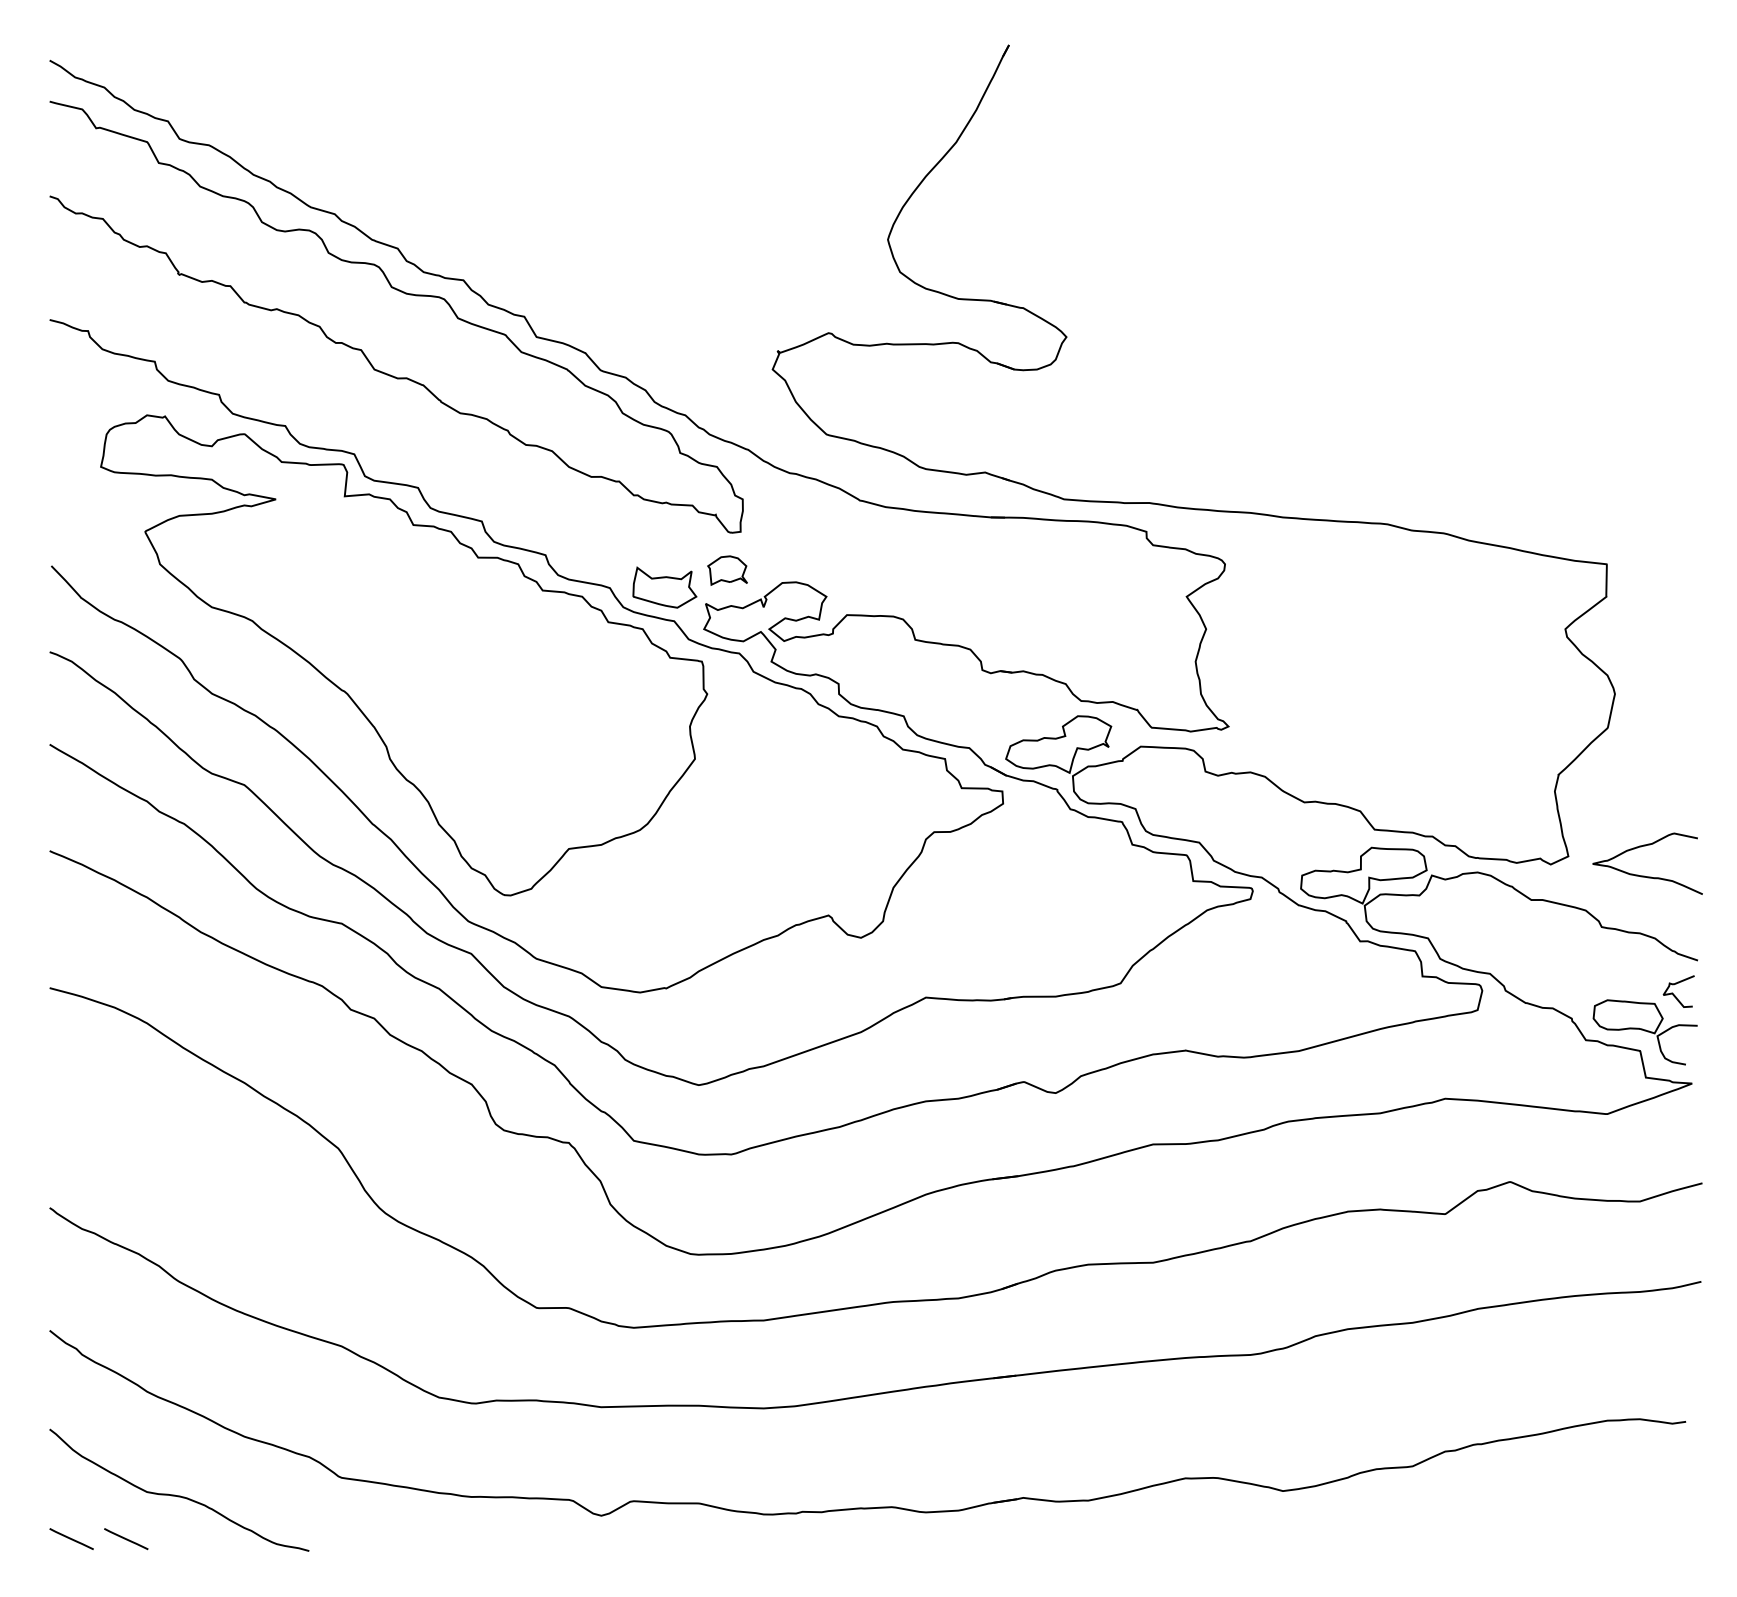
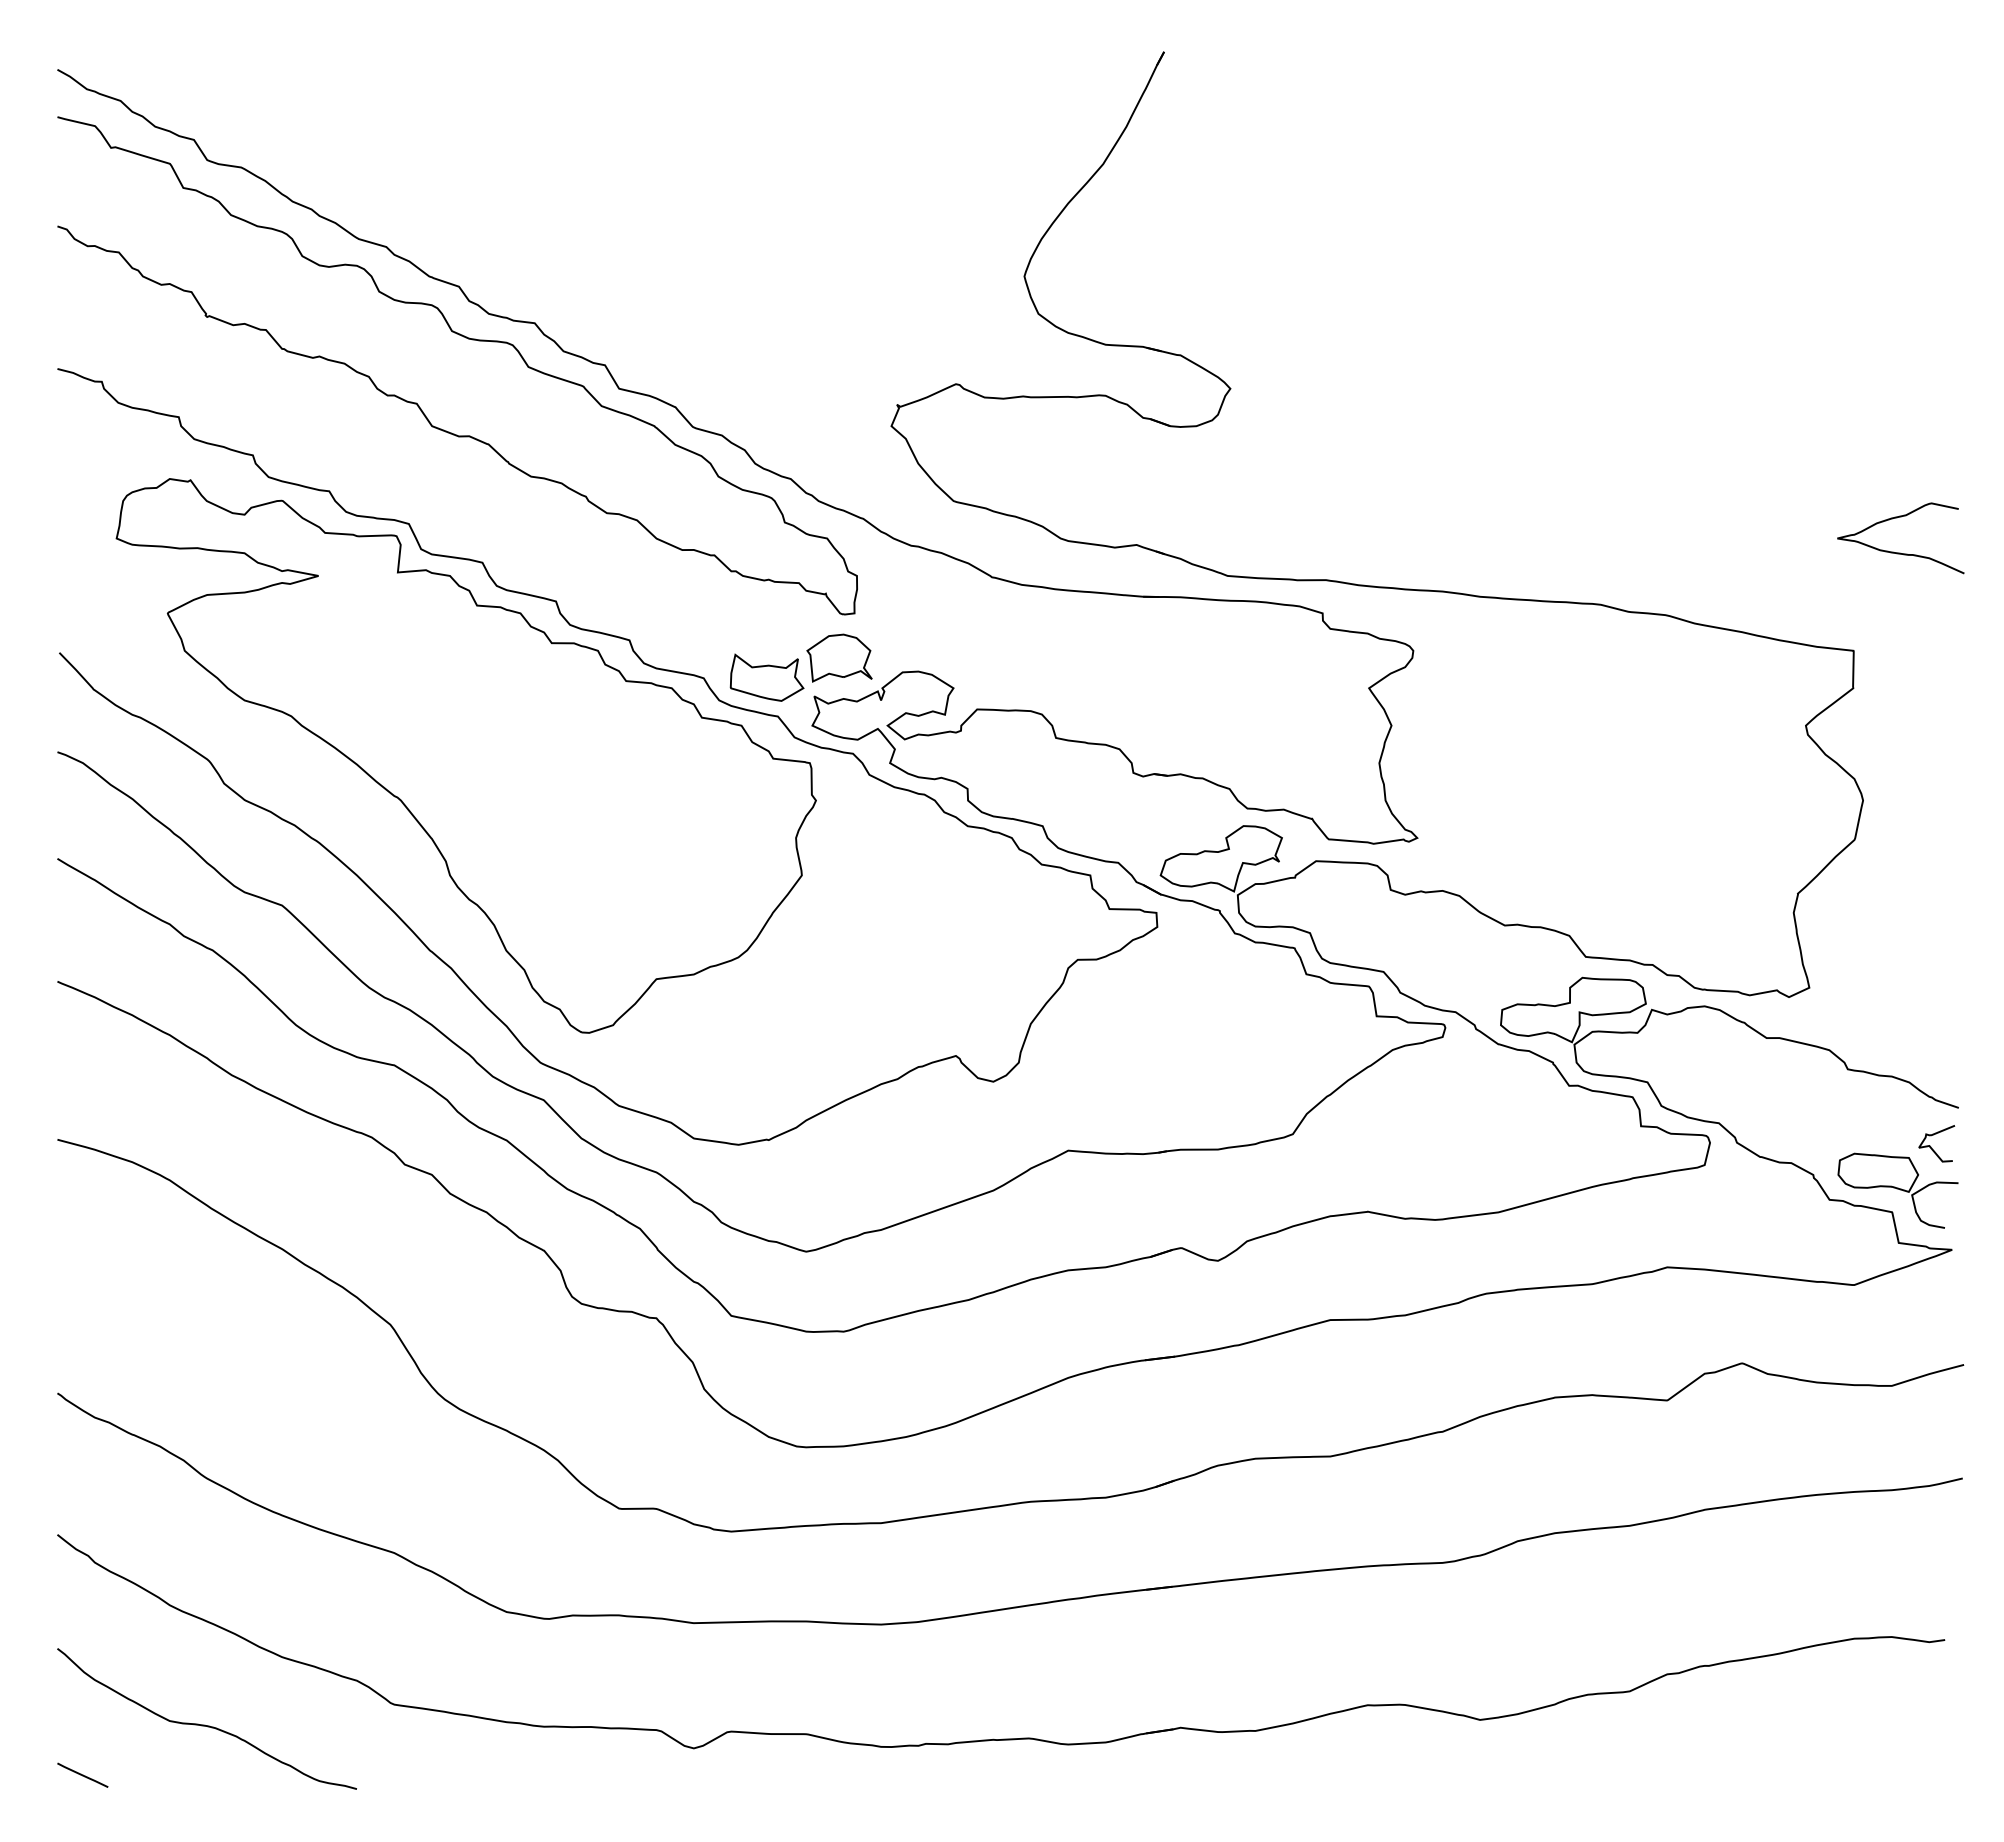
part: (727, 570) -> (839, 657), size x1.43
curve: (1647, 876) -> (1900, 552), moved
line: (126, 1538) -> (145, 1774), removed

